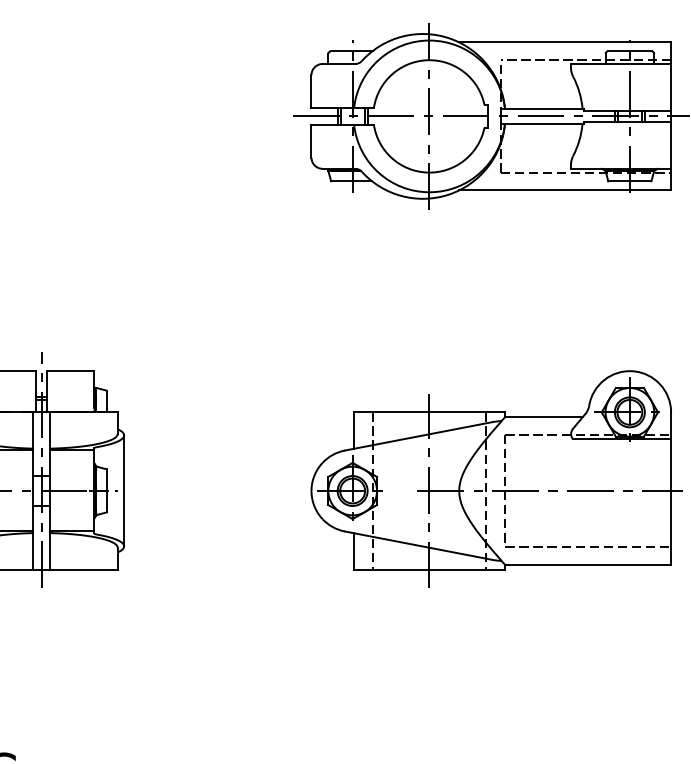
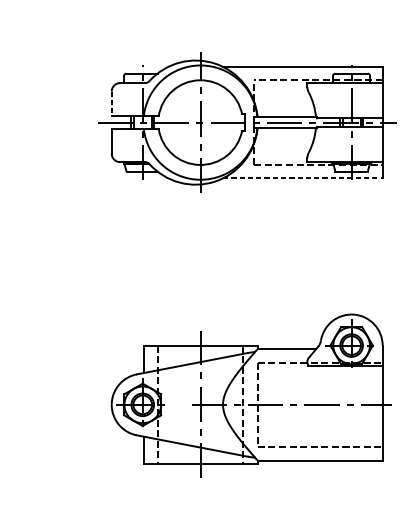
line: (311, 92) -> (111, 104), solid -> dashed
line: (565, 190) -> (303, 178), solid -> dashed

